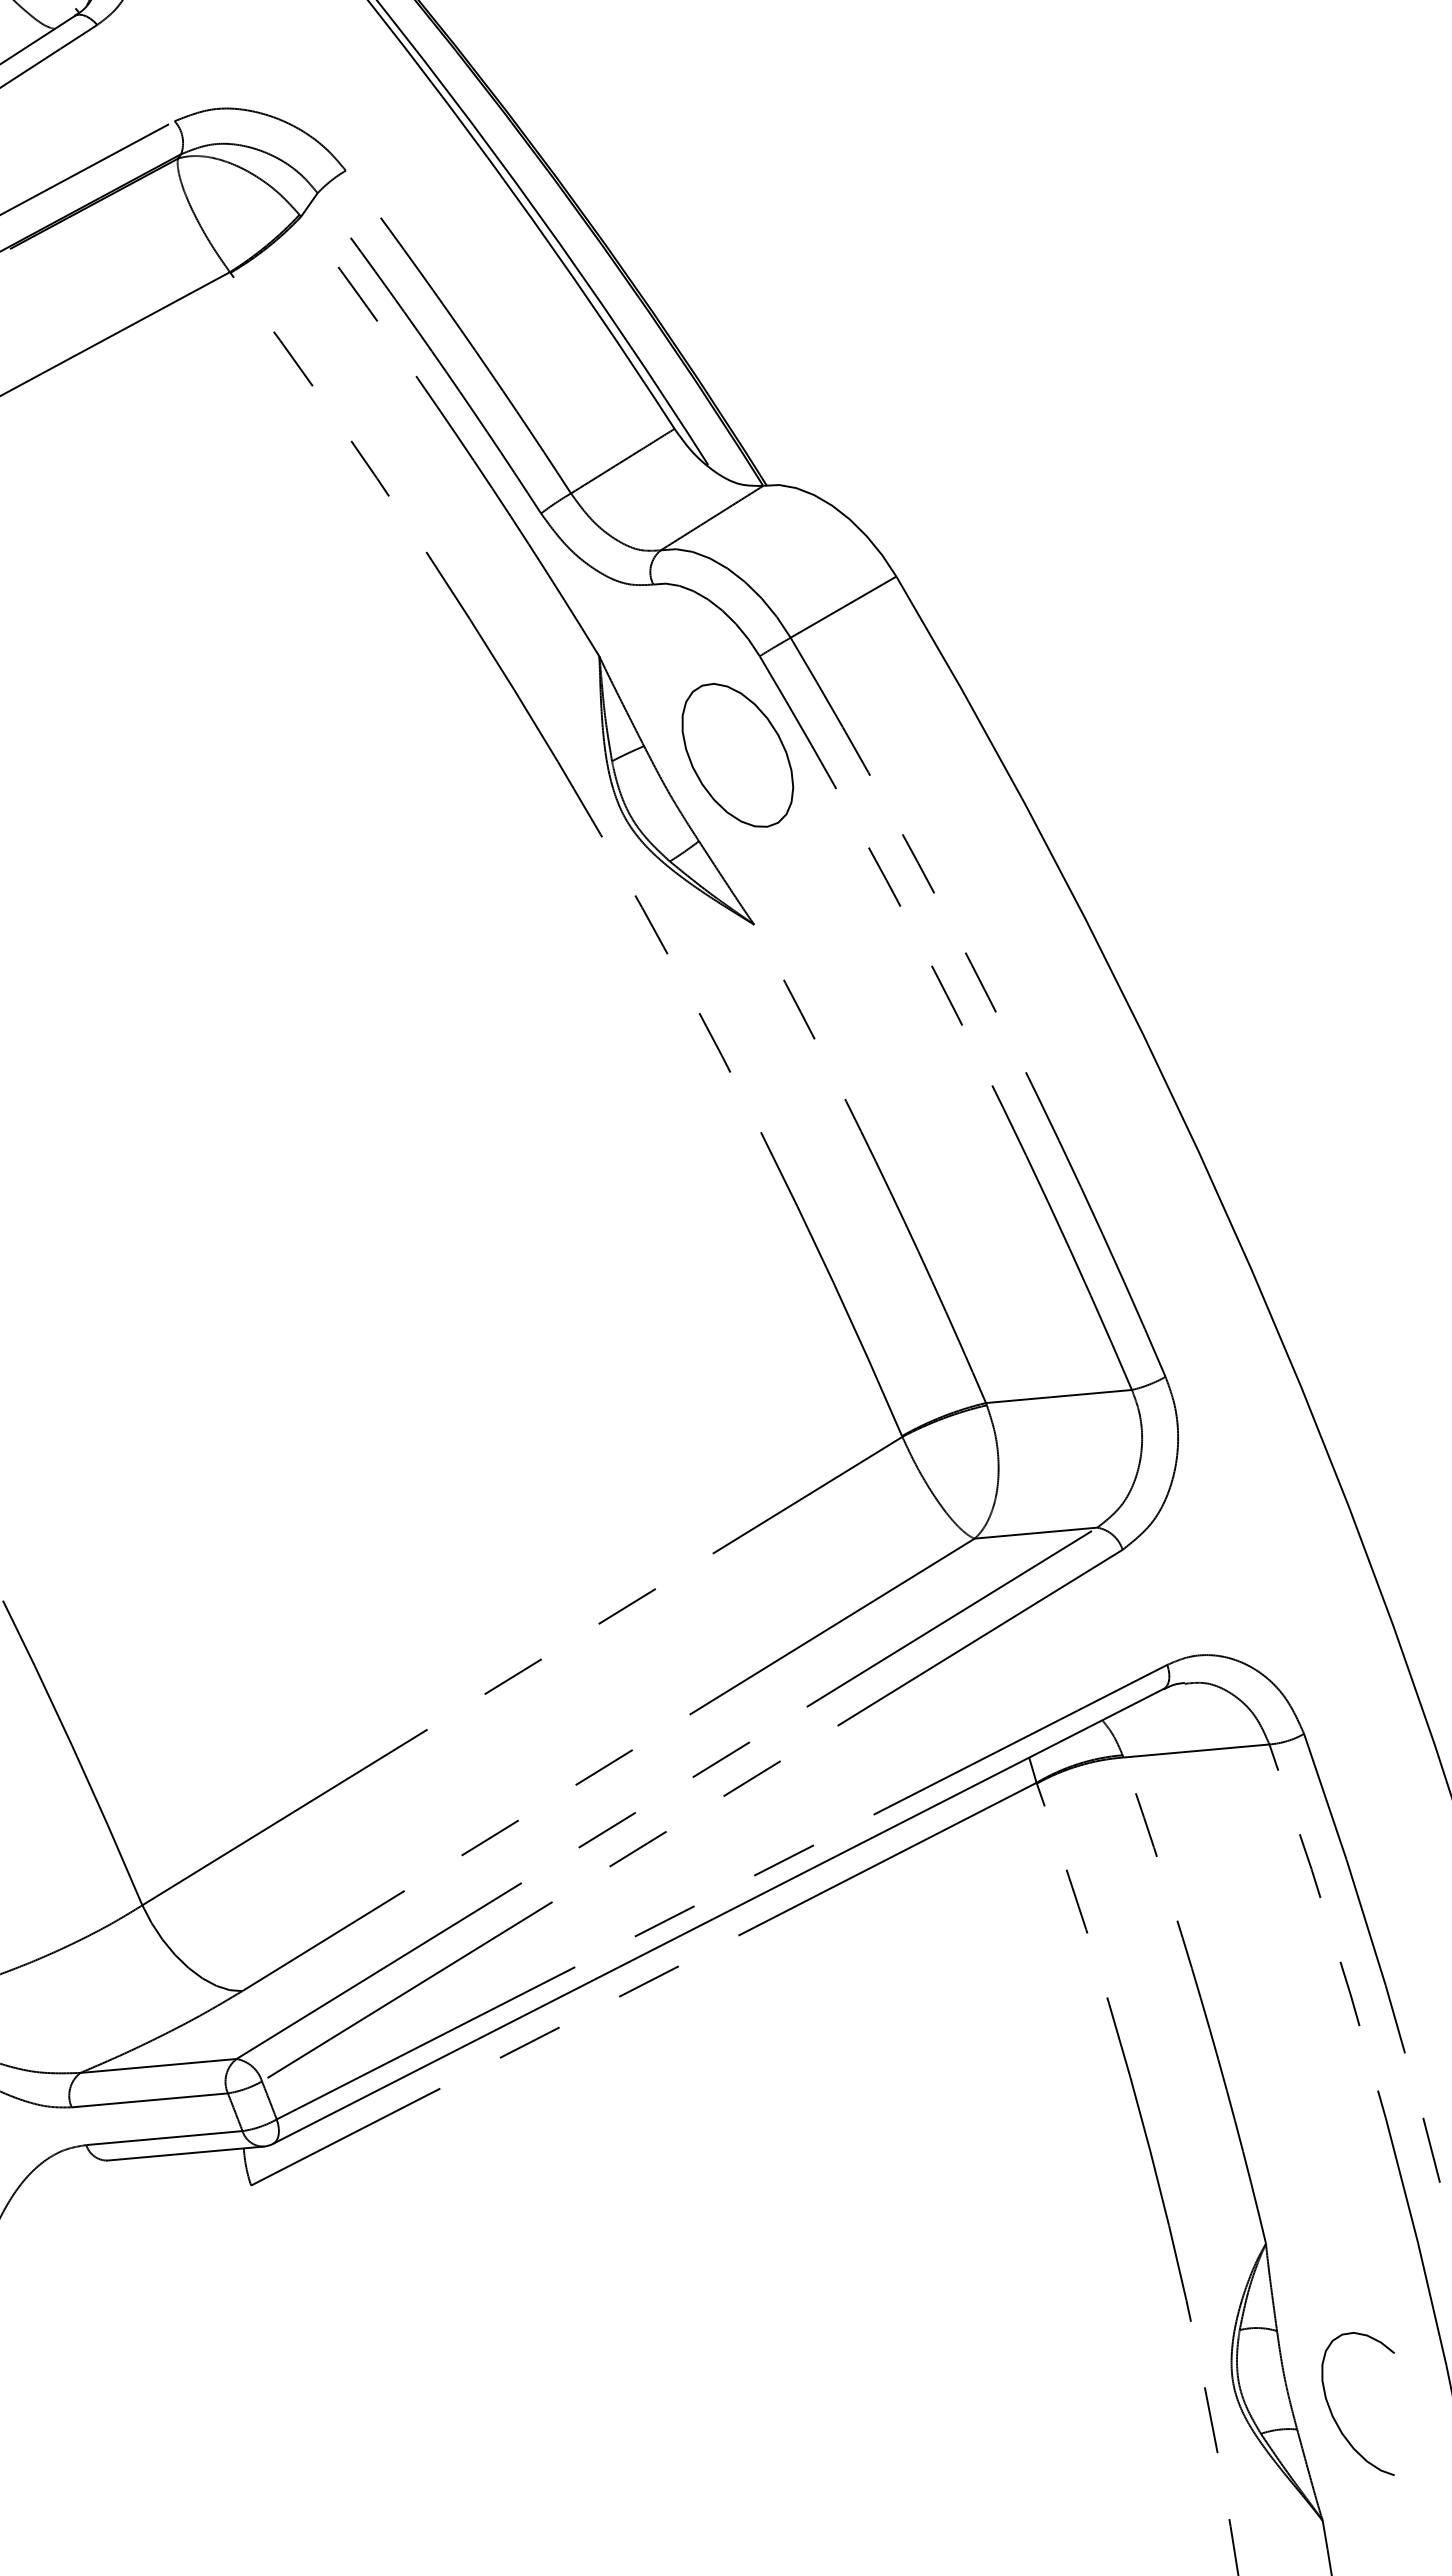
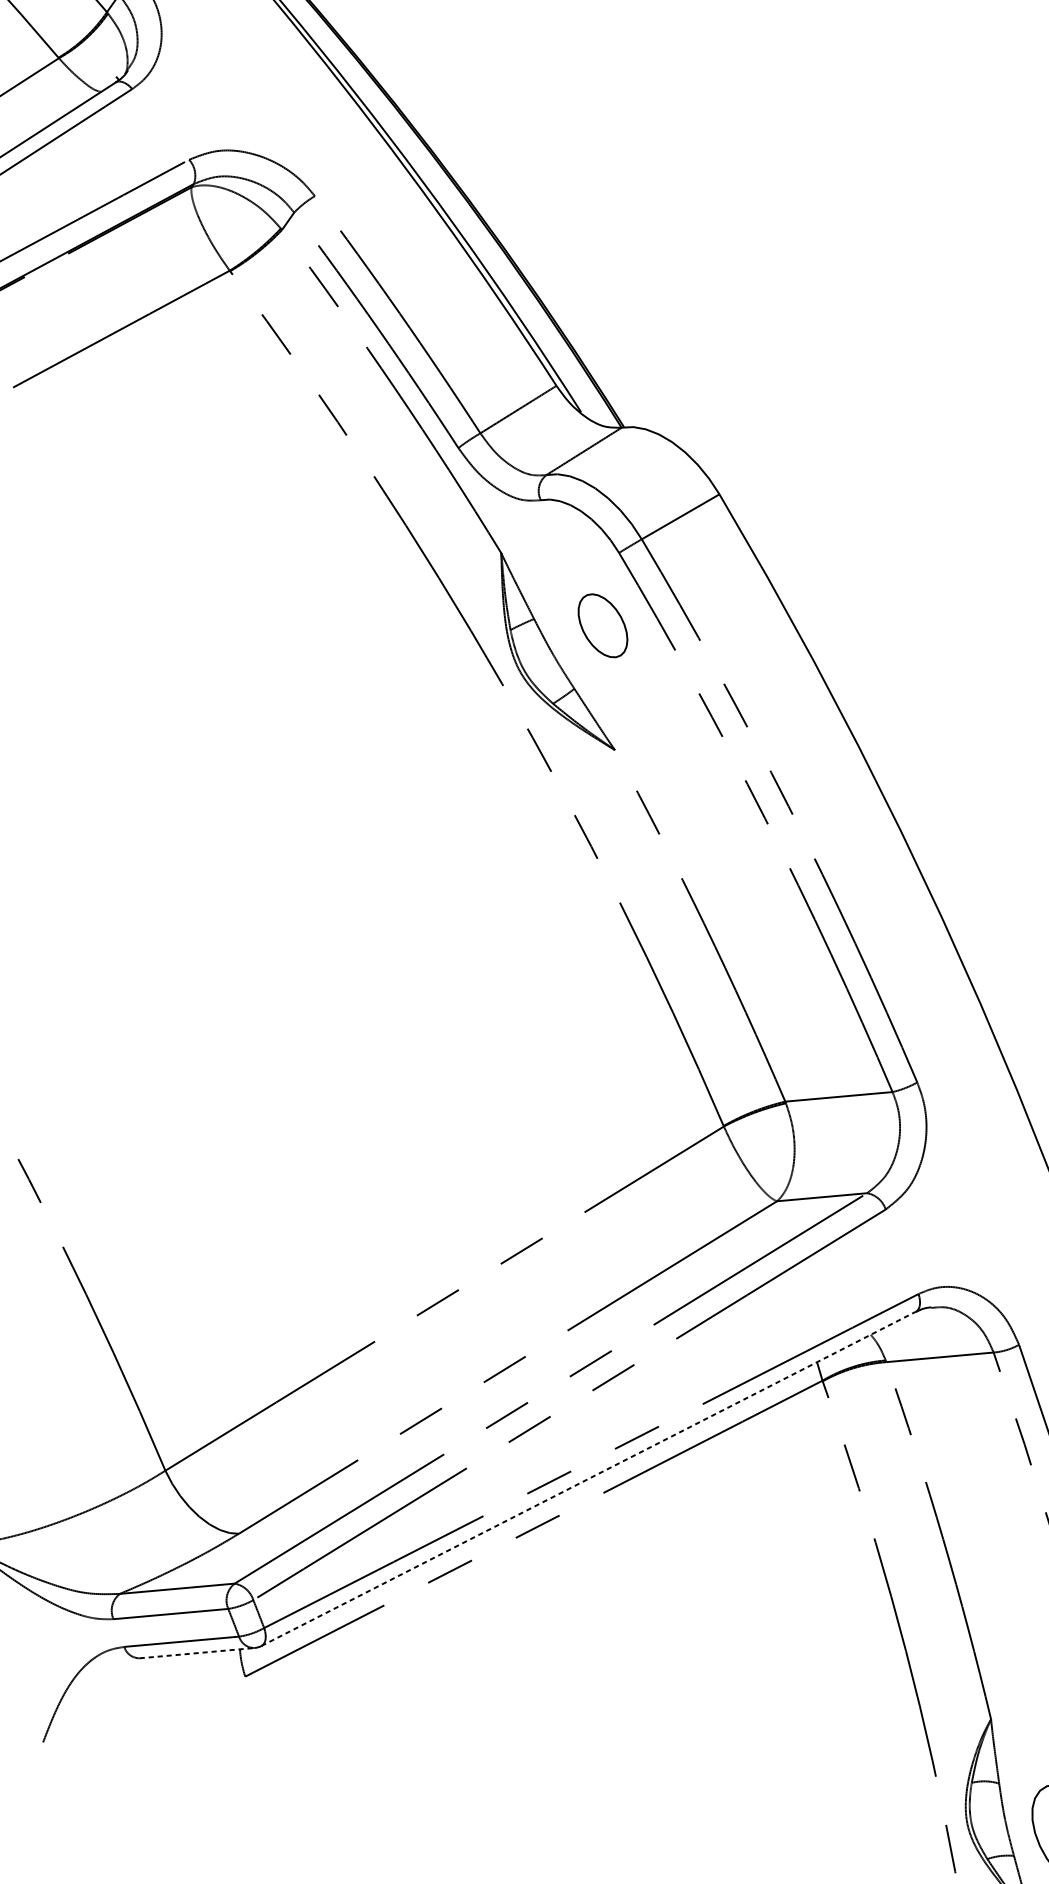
part: (737, 755) -> (602, 625), size x0.6
line: (718, 1916) -> (588, 1478), solid -> dashed
line: (185, 2153) -> (197, 1653), solid -> dashed

